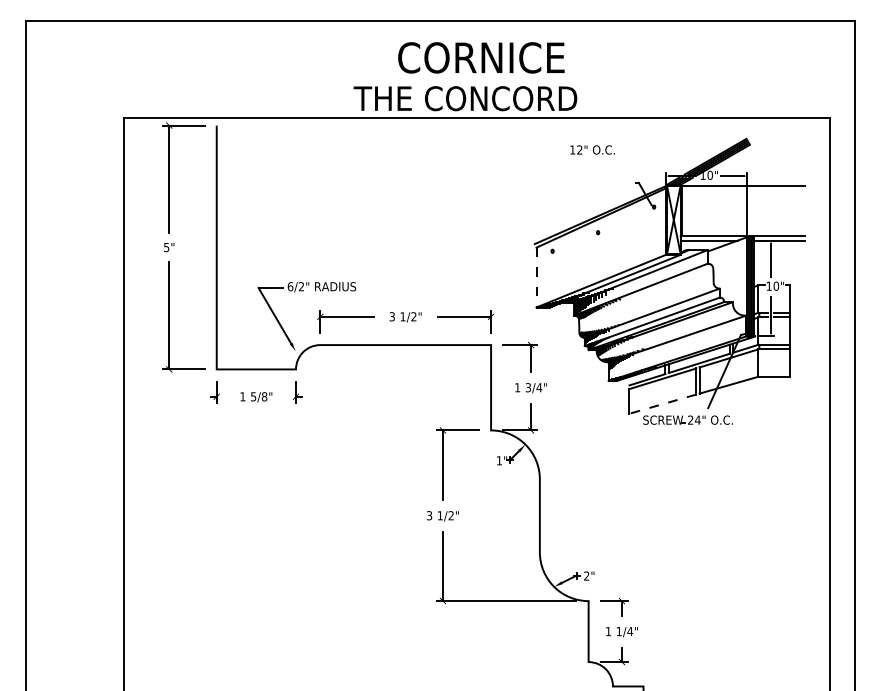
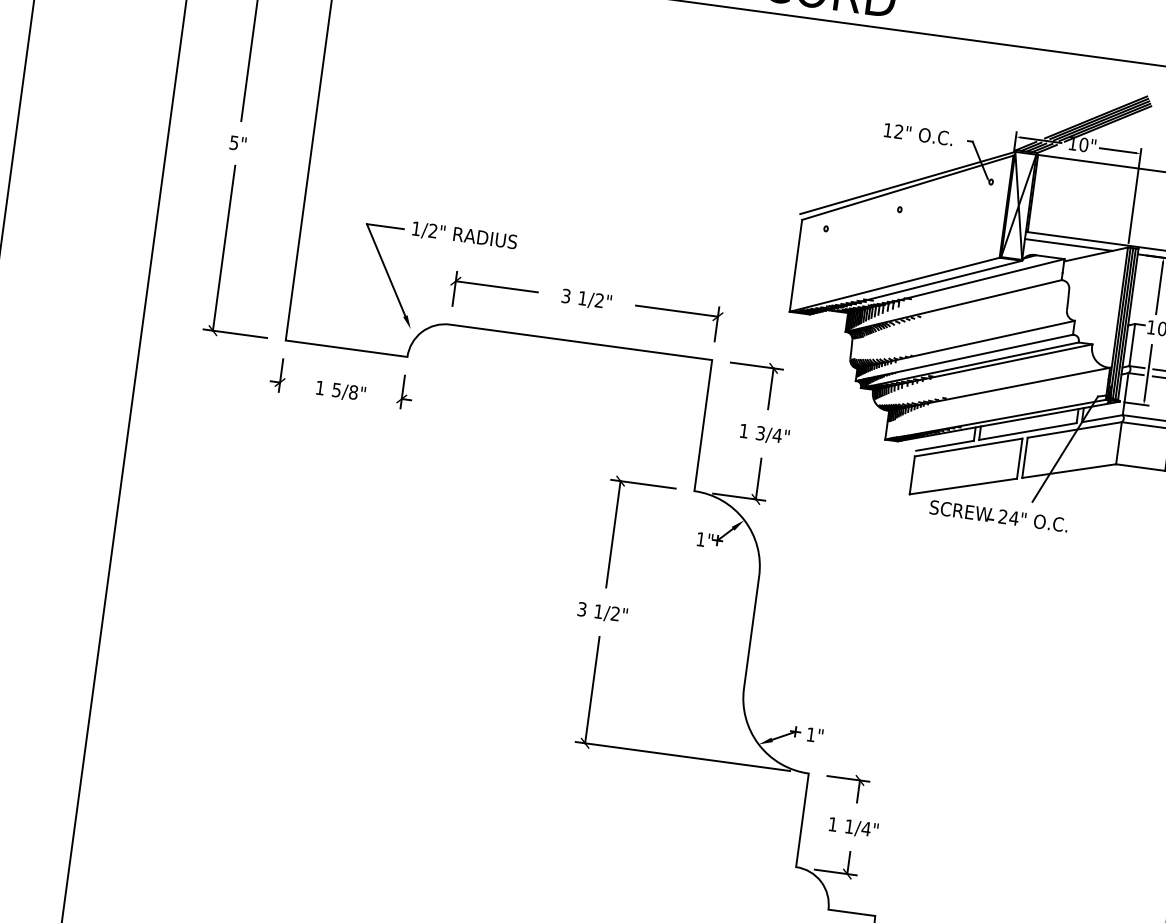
text: (592, 149) -> (918, 133), moved
line: (536, 277) -> (795, 265), dashed -> solid
text: (290, 286) -> (416, 228), 6/2" -> 1/2"
line: (662, 404) -> (963, 486), dashed -> solid
text: (586, 575) -> (810, 733), 2" -> 1"

